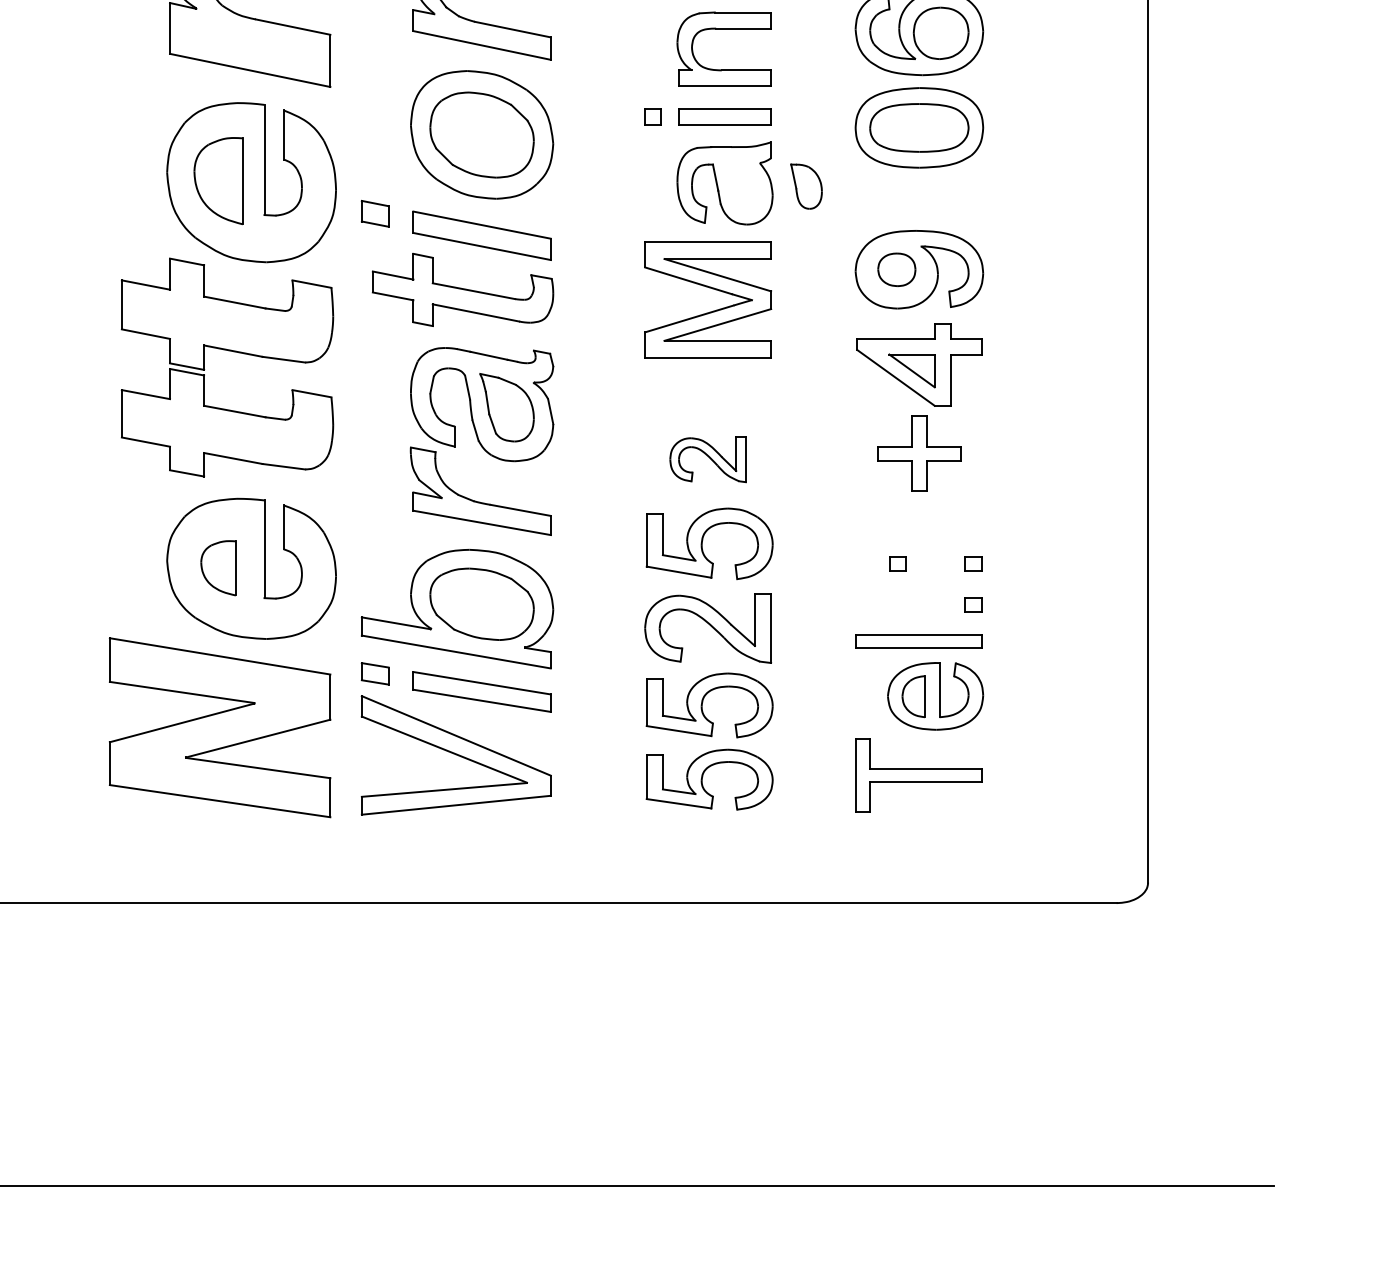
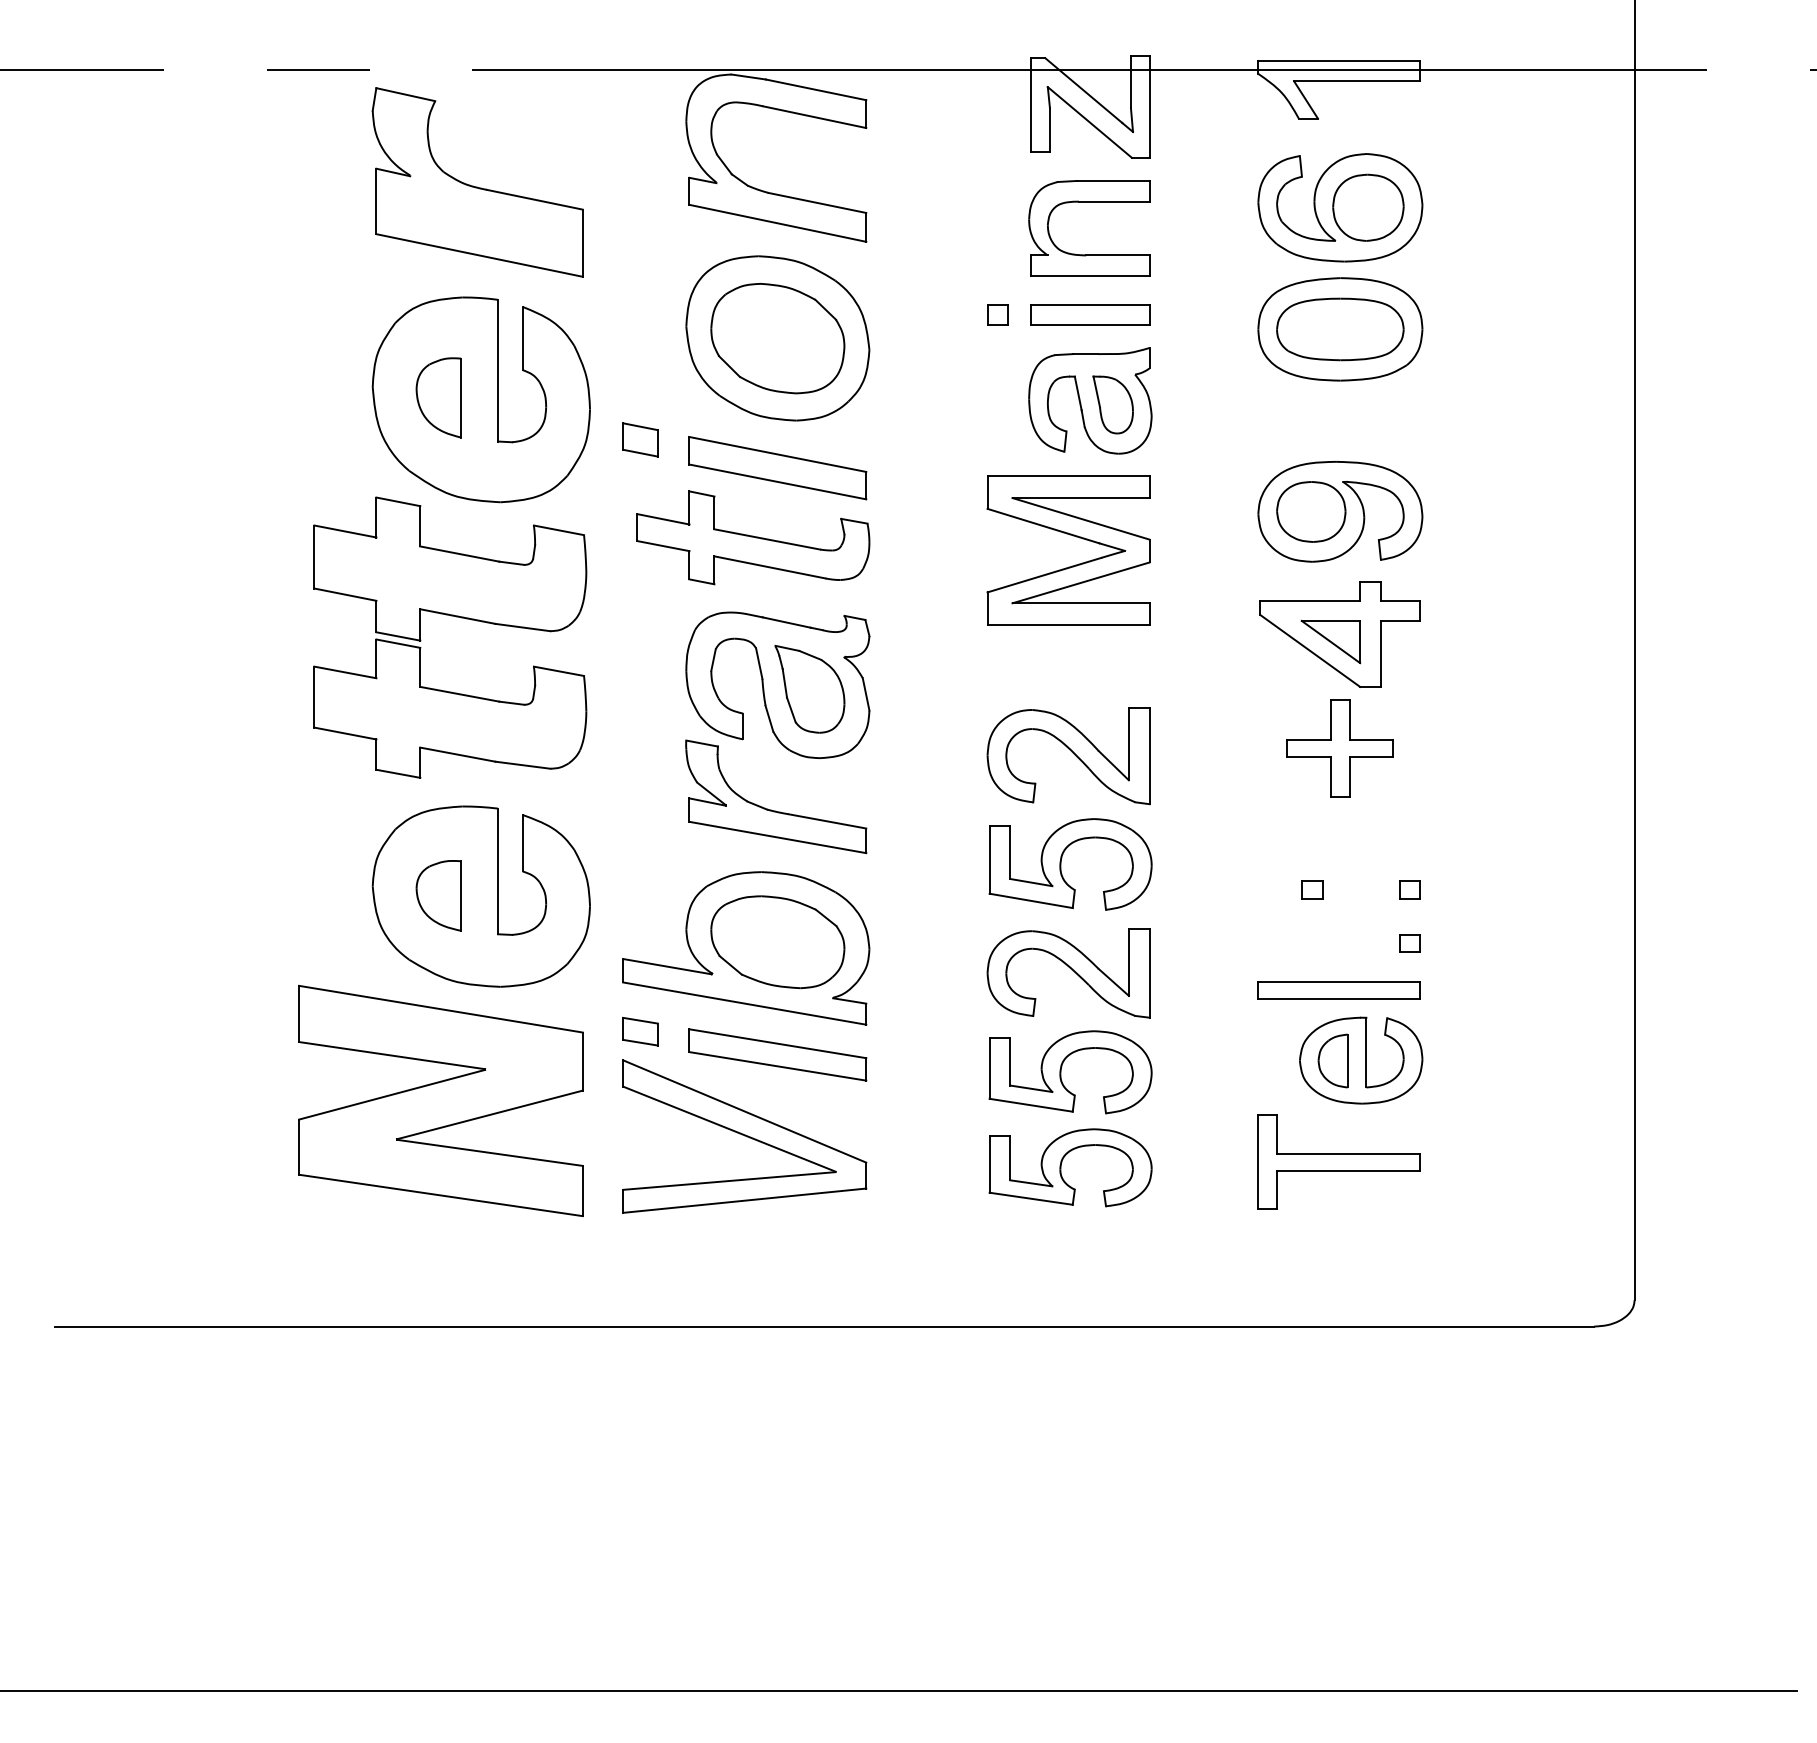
part: (218, 180) -> (438, 397), size x0.71
part: (805, 186) -> (1112, 404), moved
part: (896, 269) -> (1311, 511), size x1.43
part: (708, 459) -> (1068, 756), size x1.67

